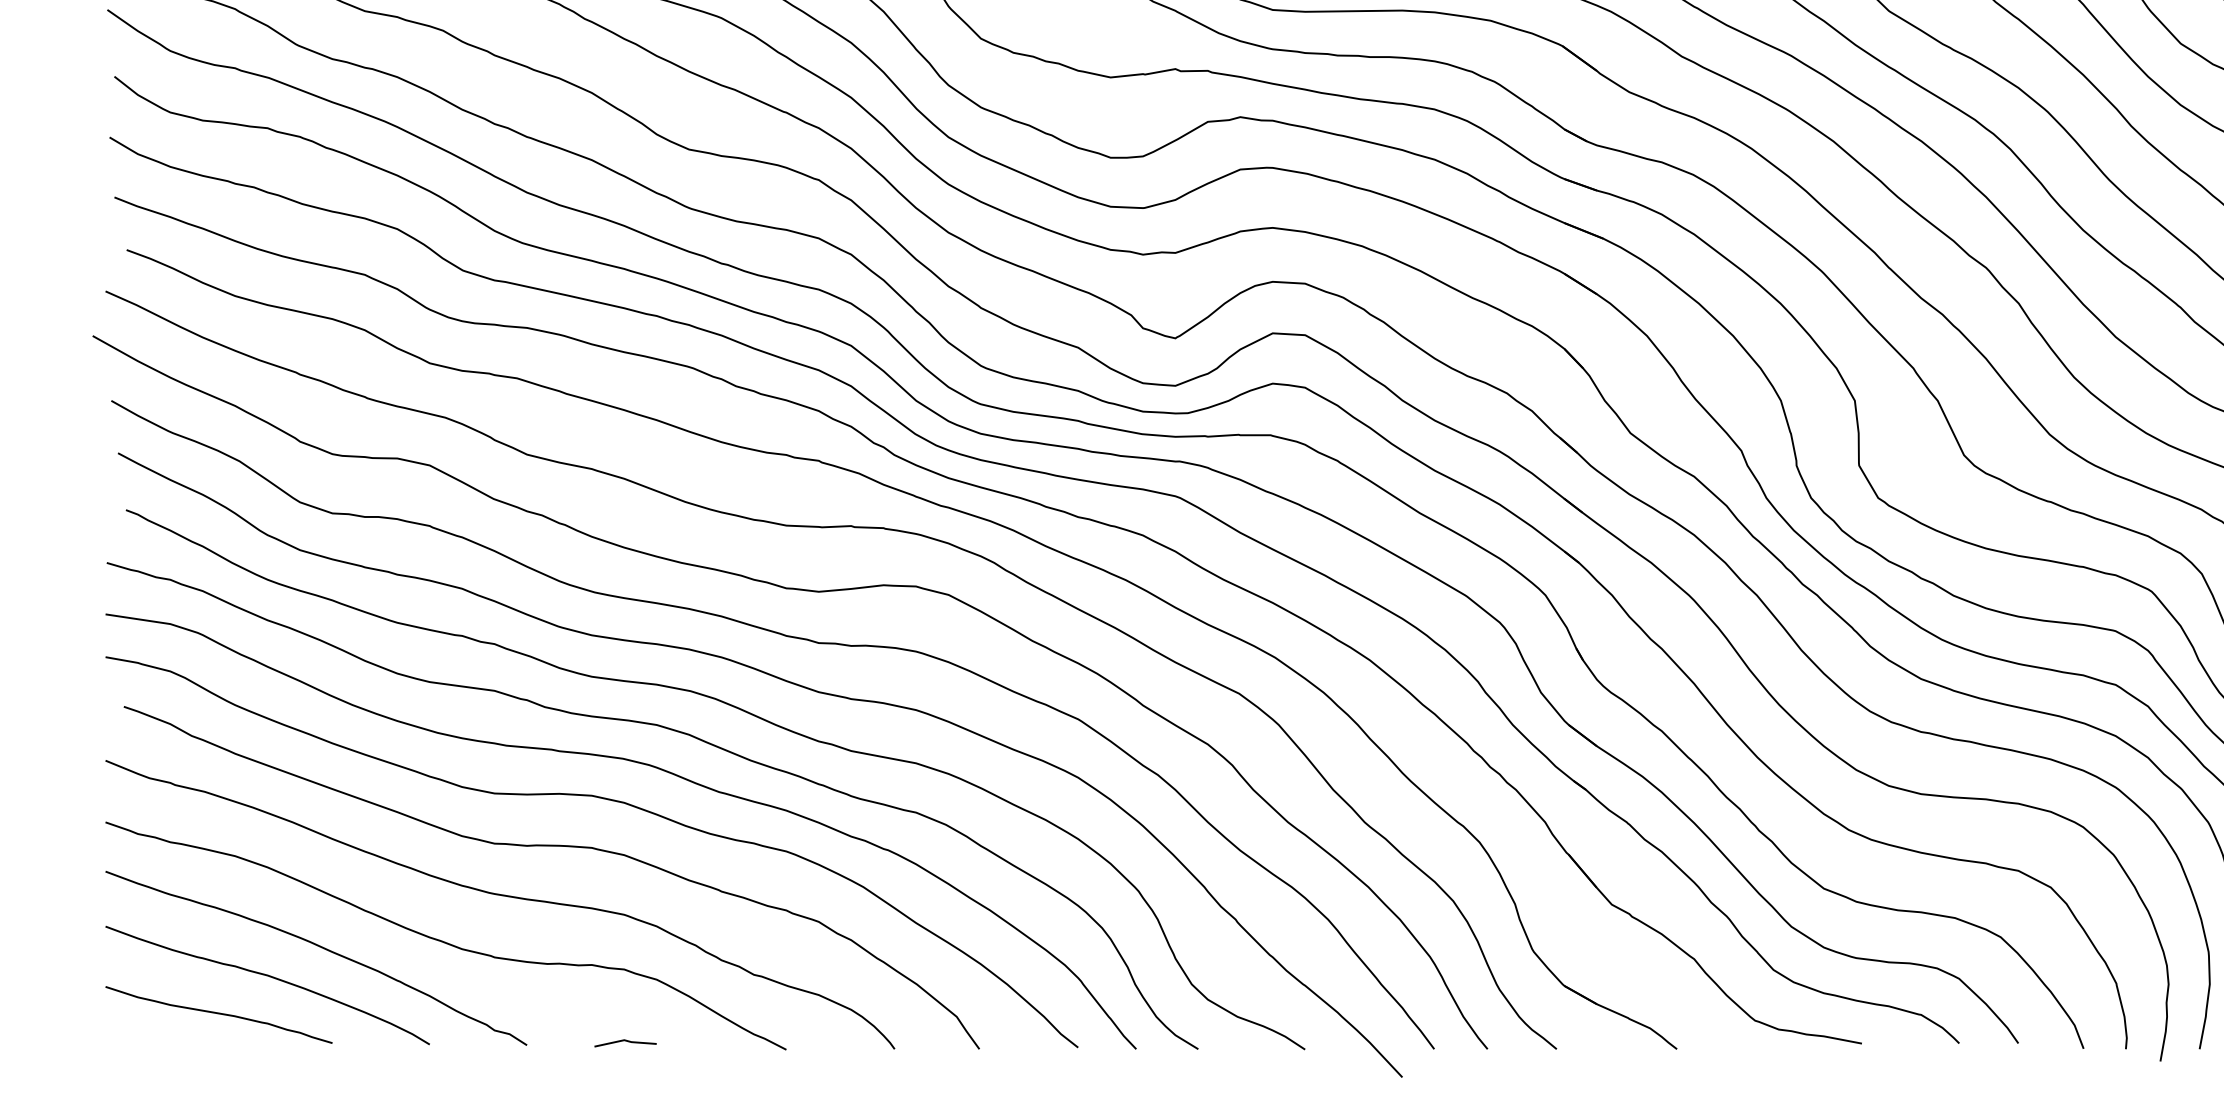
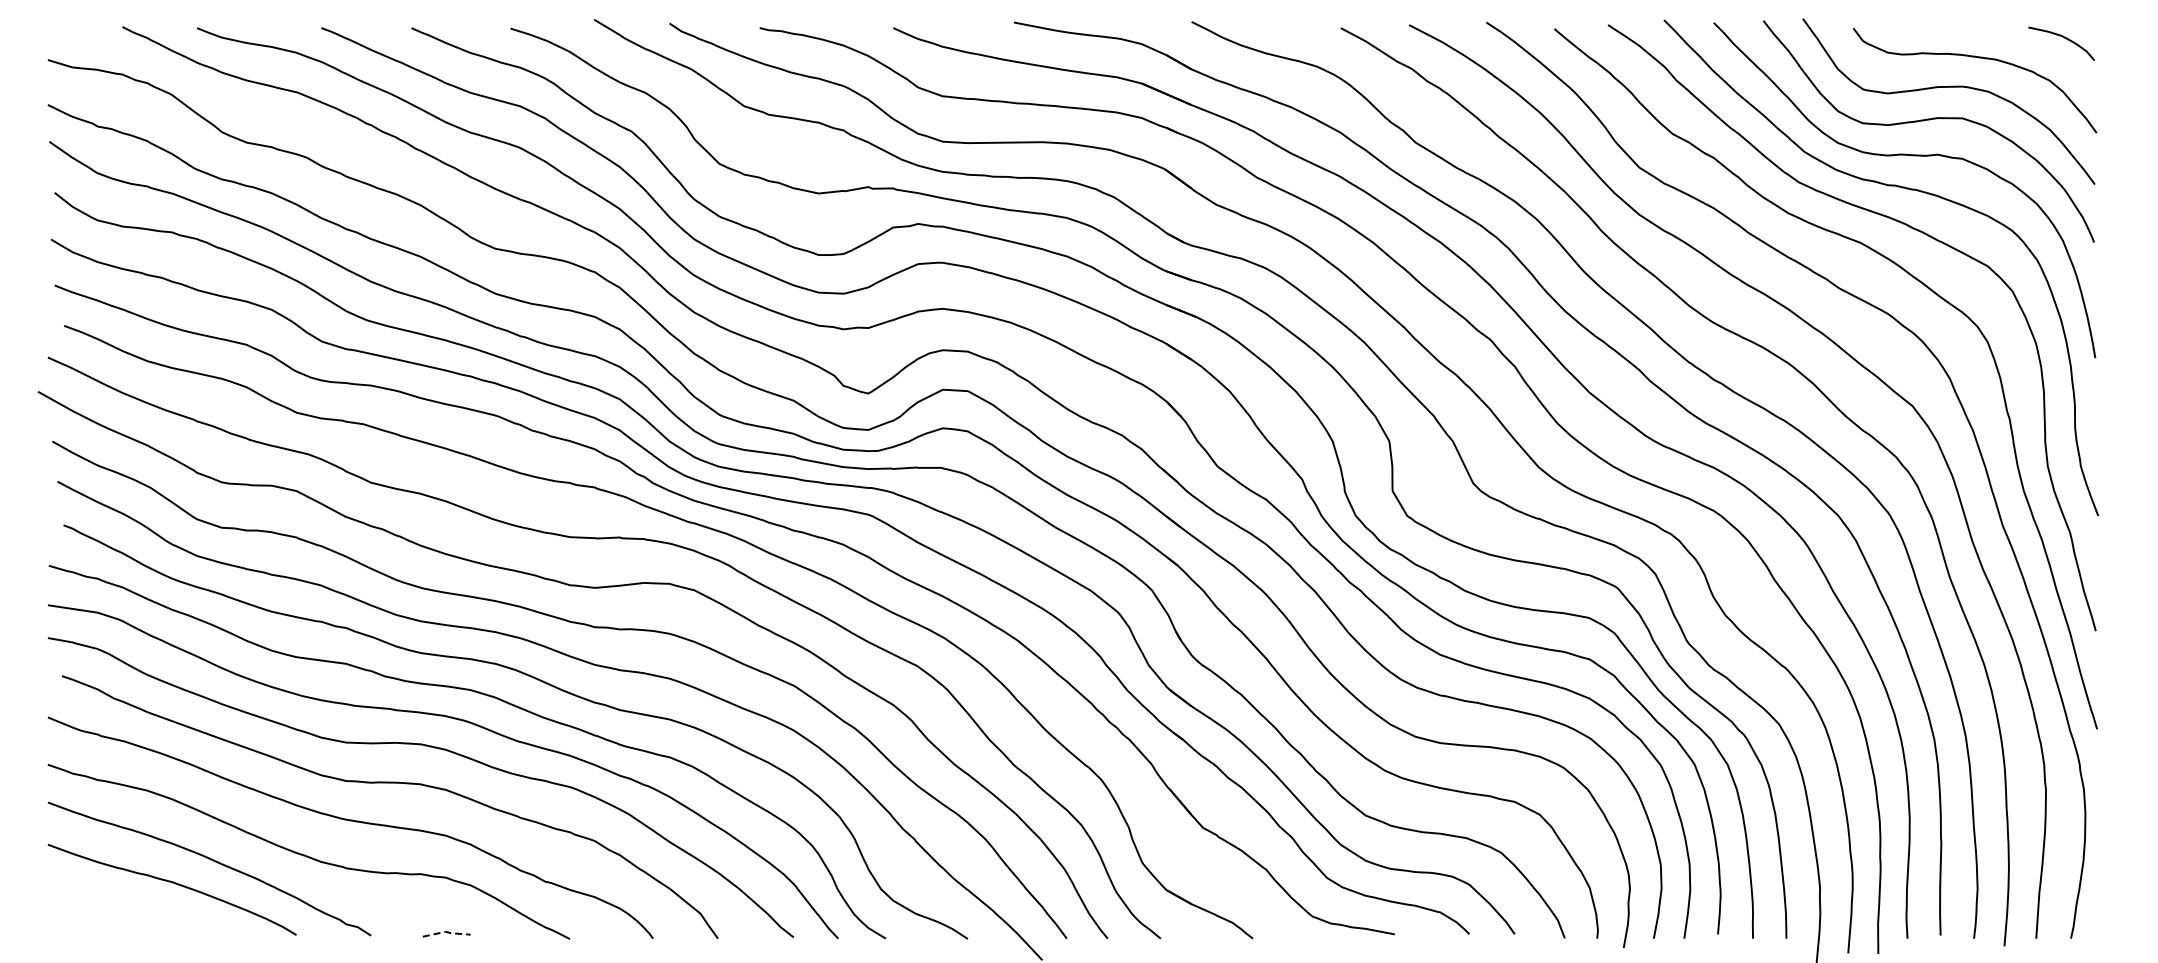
curve: (218, 1015) -> (134, 912), removed
line: (625, 1041) -> (446, 932), solid -> dashed

